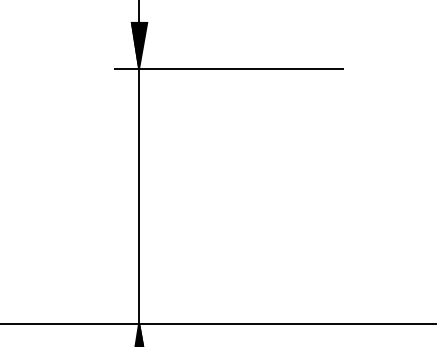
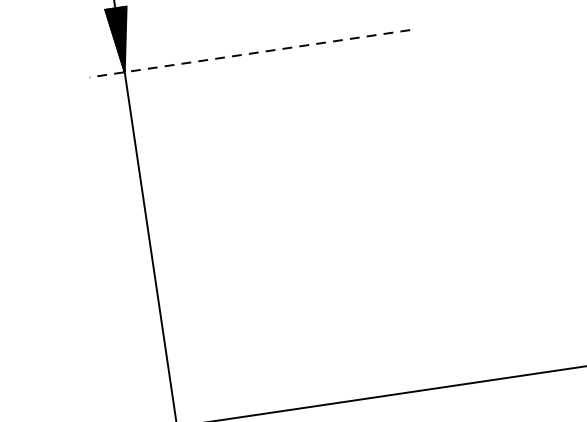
line: (228, 68) -> (249, 53), solid -> dashed

